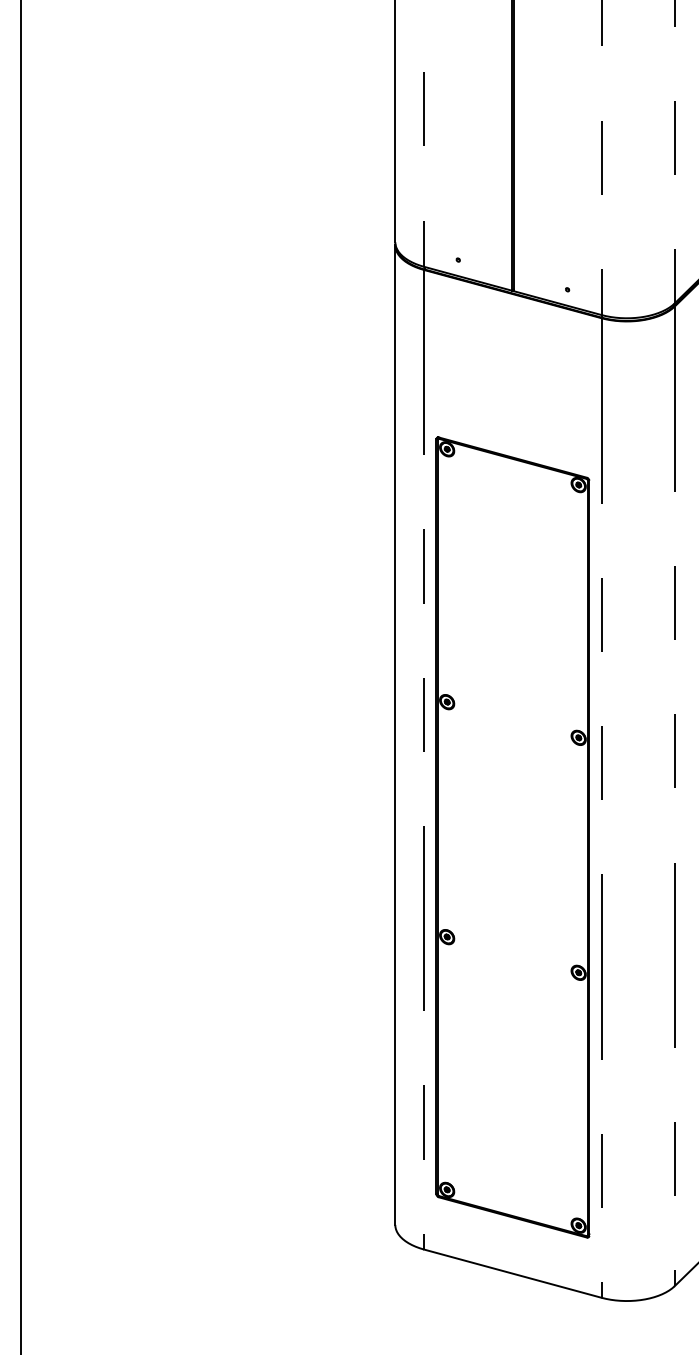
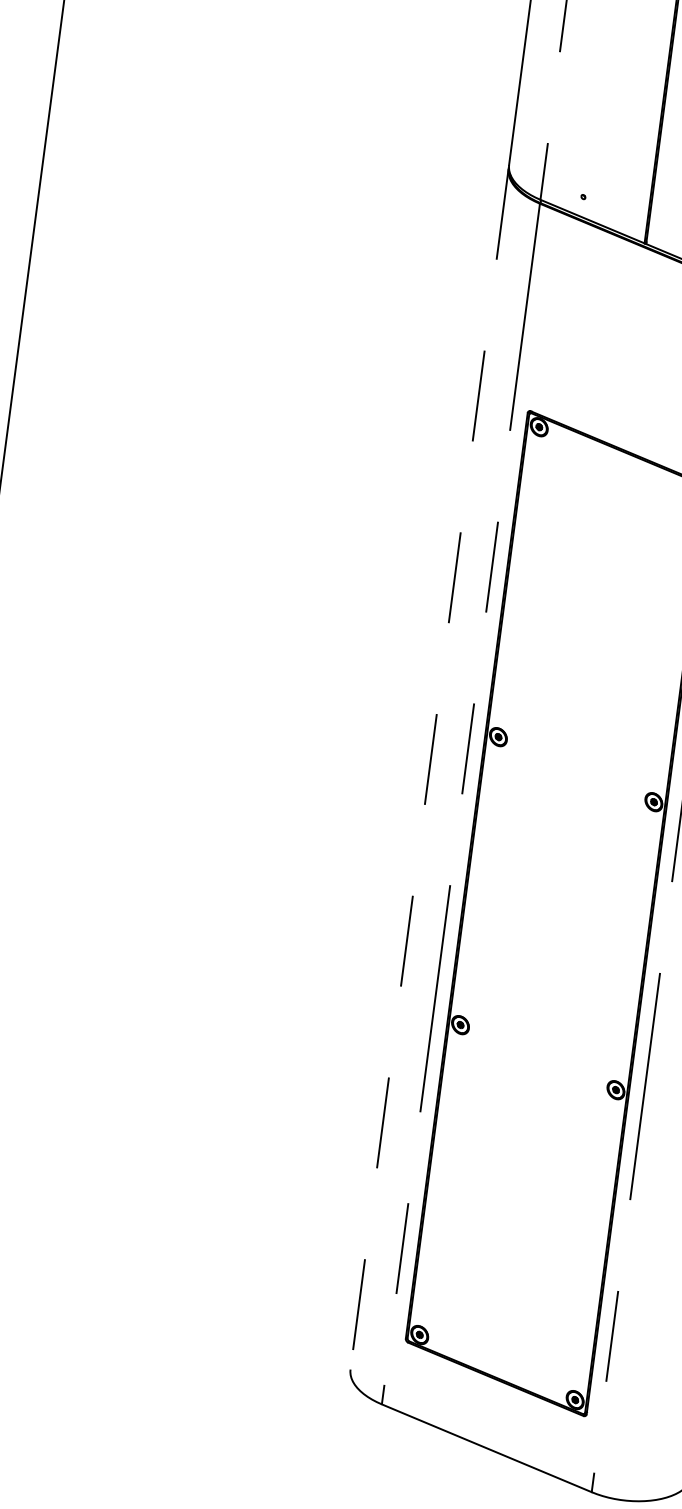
line: (395, 735) -> (429, 769), solid -> dashed

